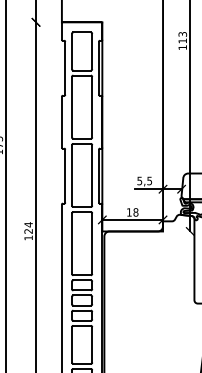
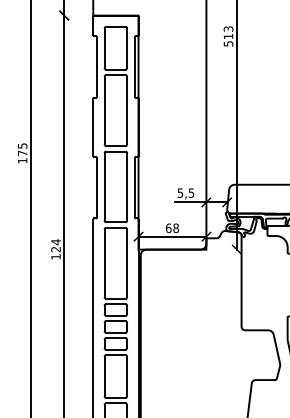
text: (182, 47) -> (228, 43), 113 -> 513
text: (129, 212) -> (168, 228), 18 -> 68

